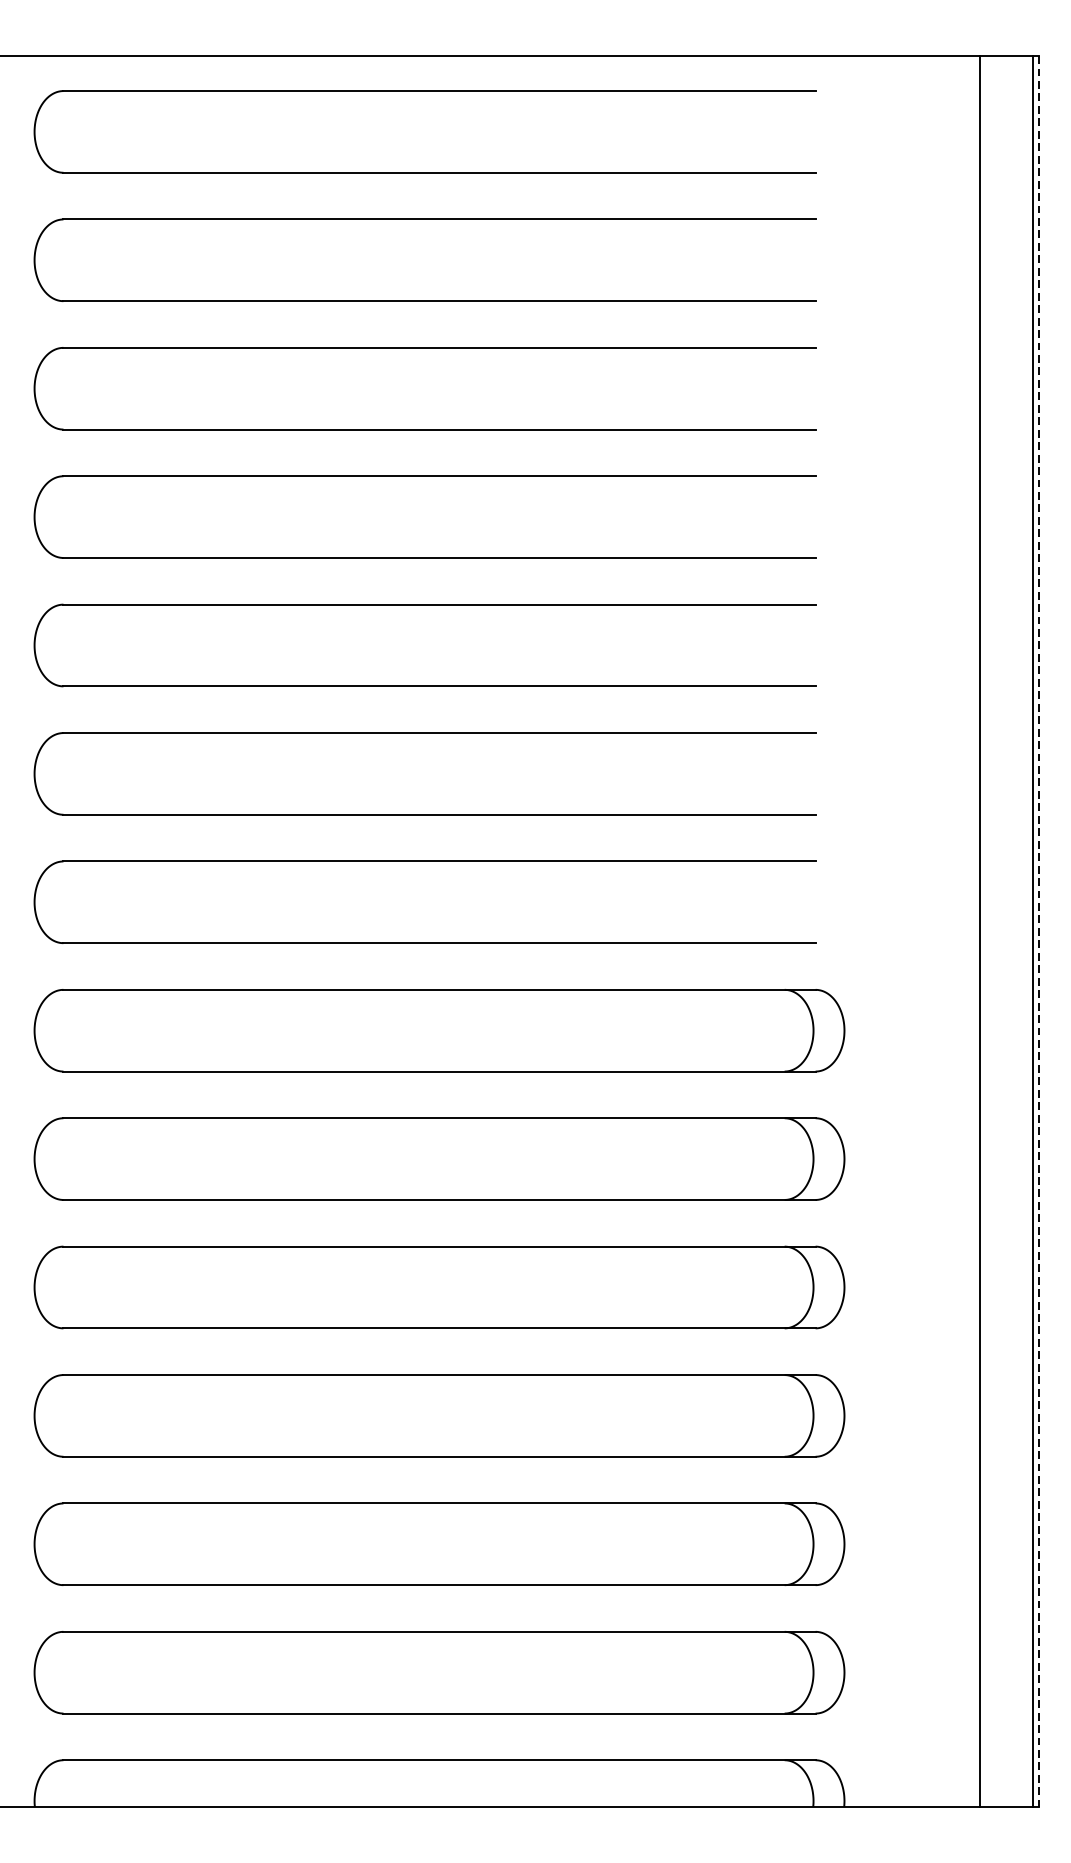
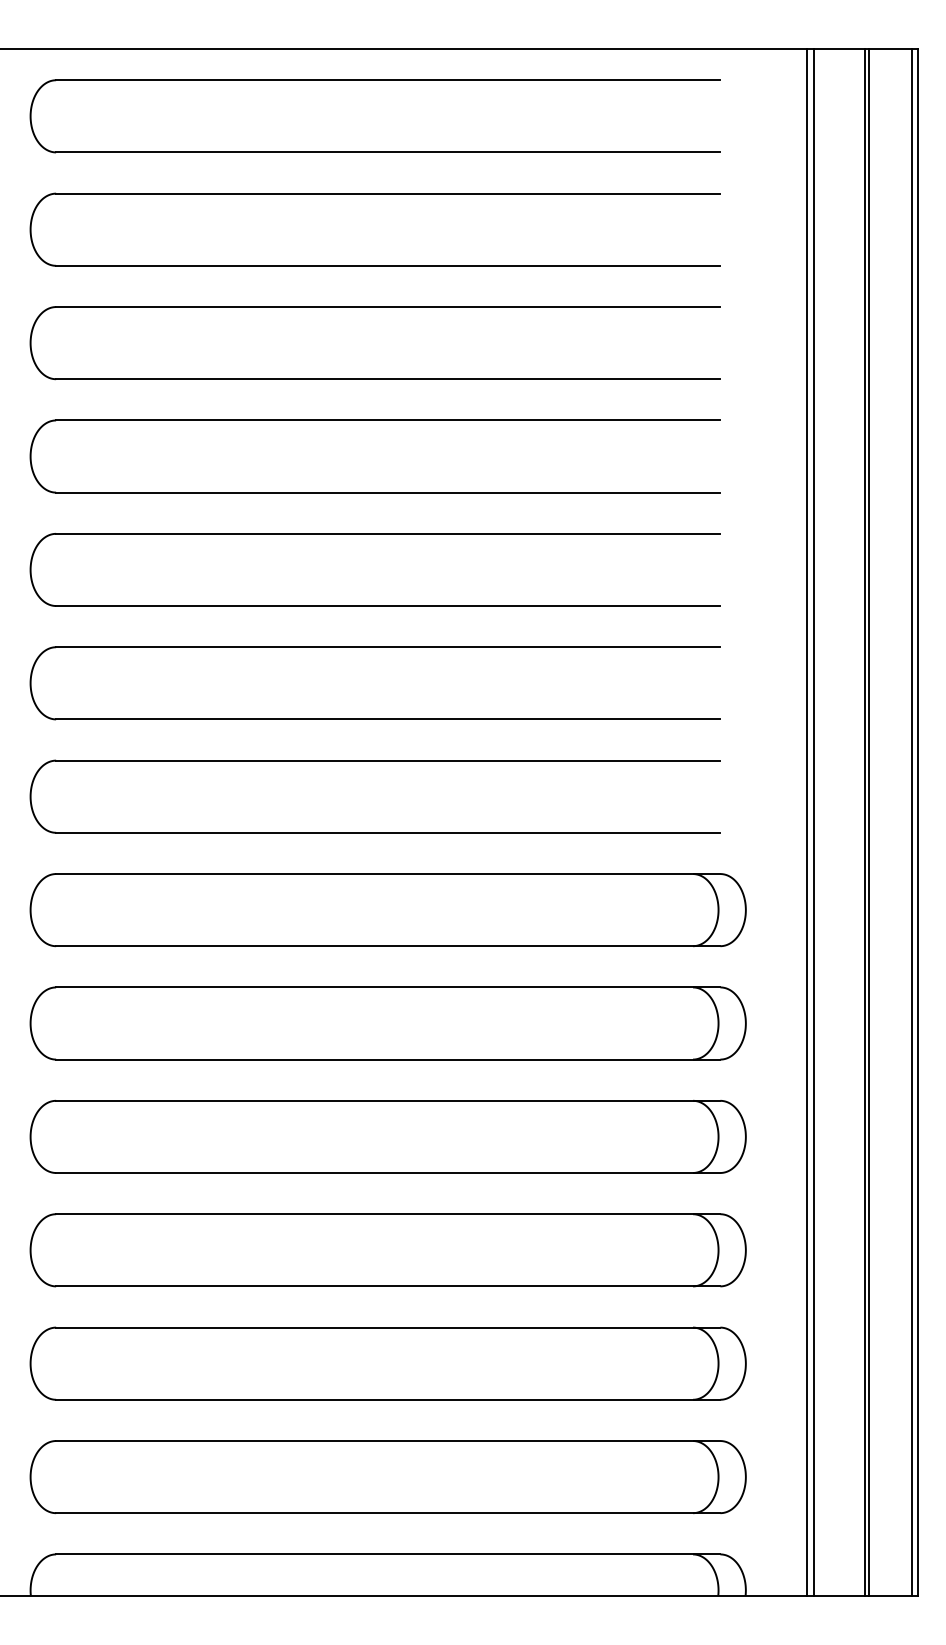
line: (913, 931) -> (806, 822), added
line: (922, 931) -> (814, 822), added
line: (984, 931) -> (869, 822), added
line: (1038, 932) -> (917, 823), dashed -> solid

